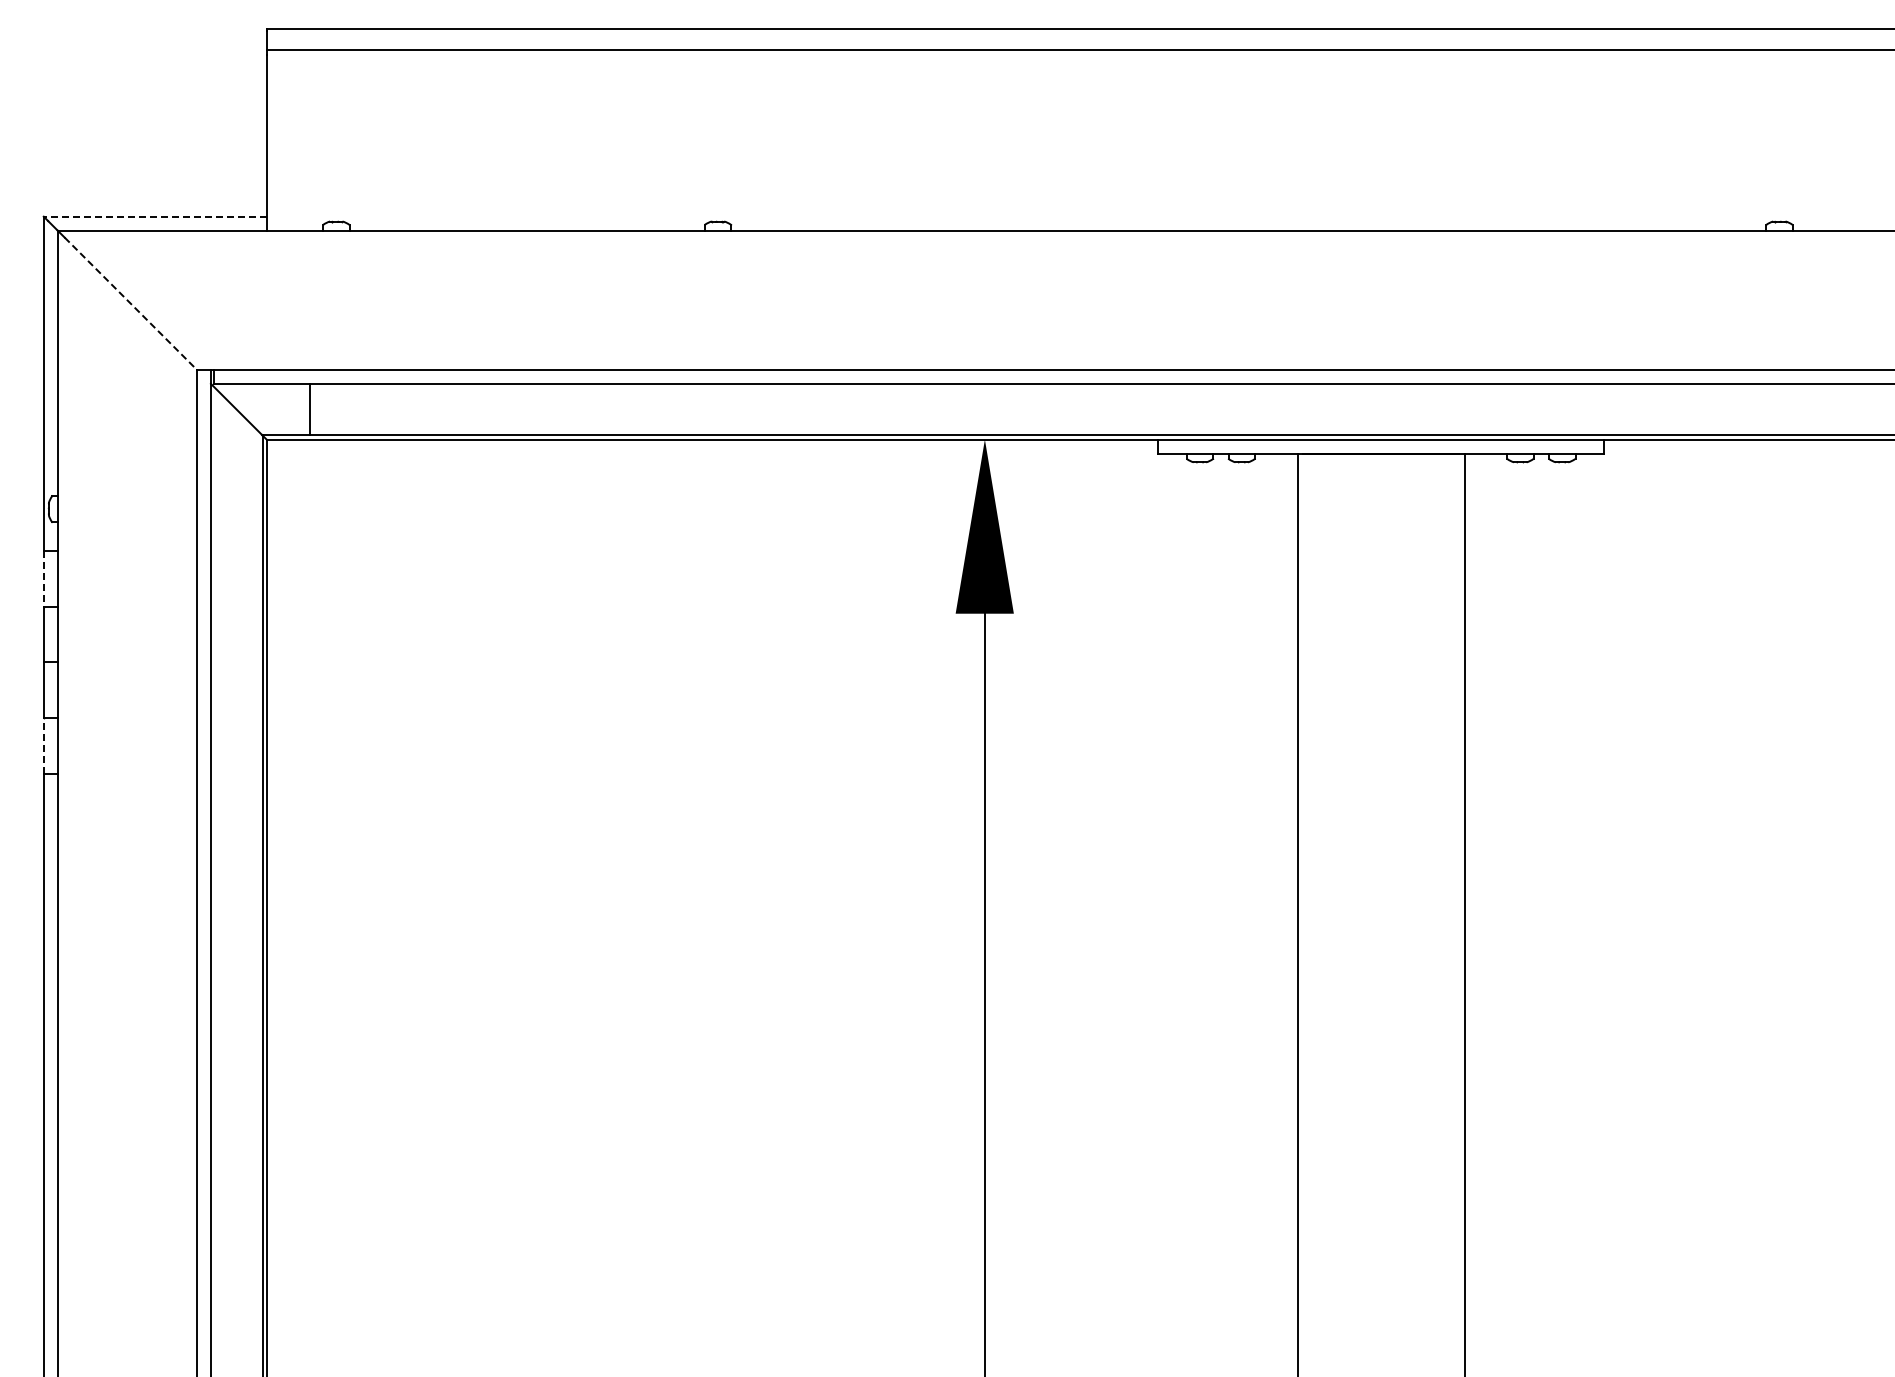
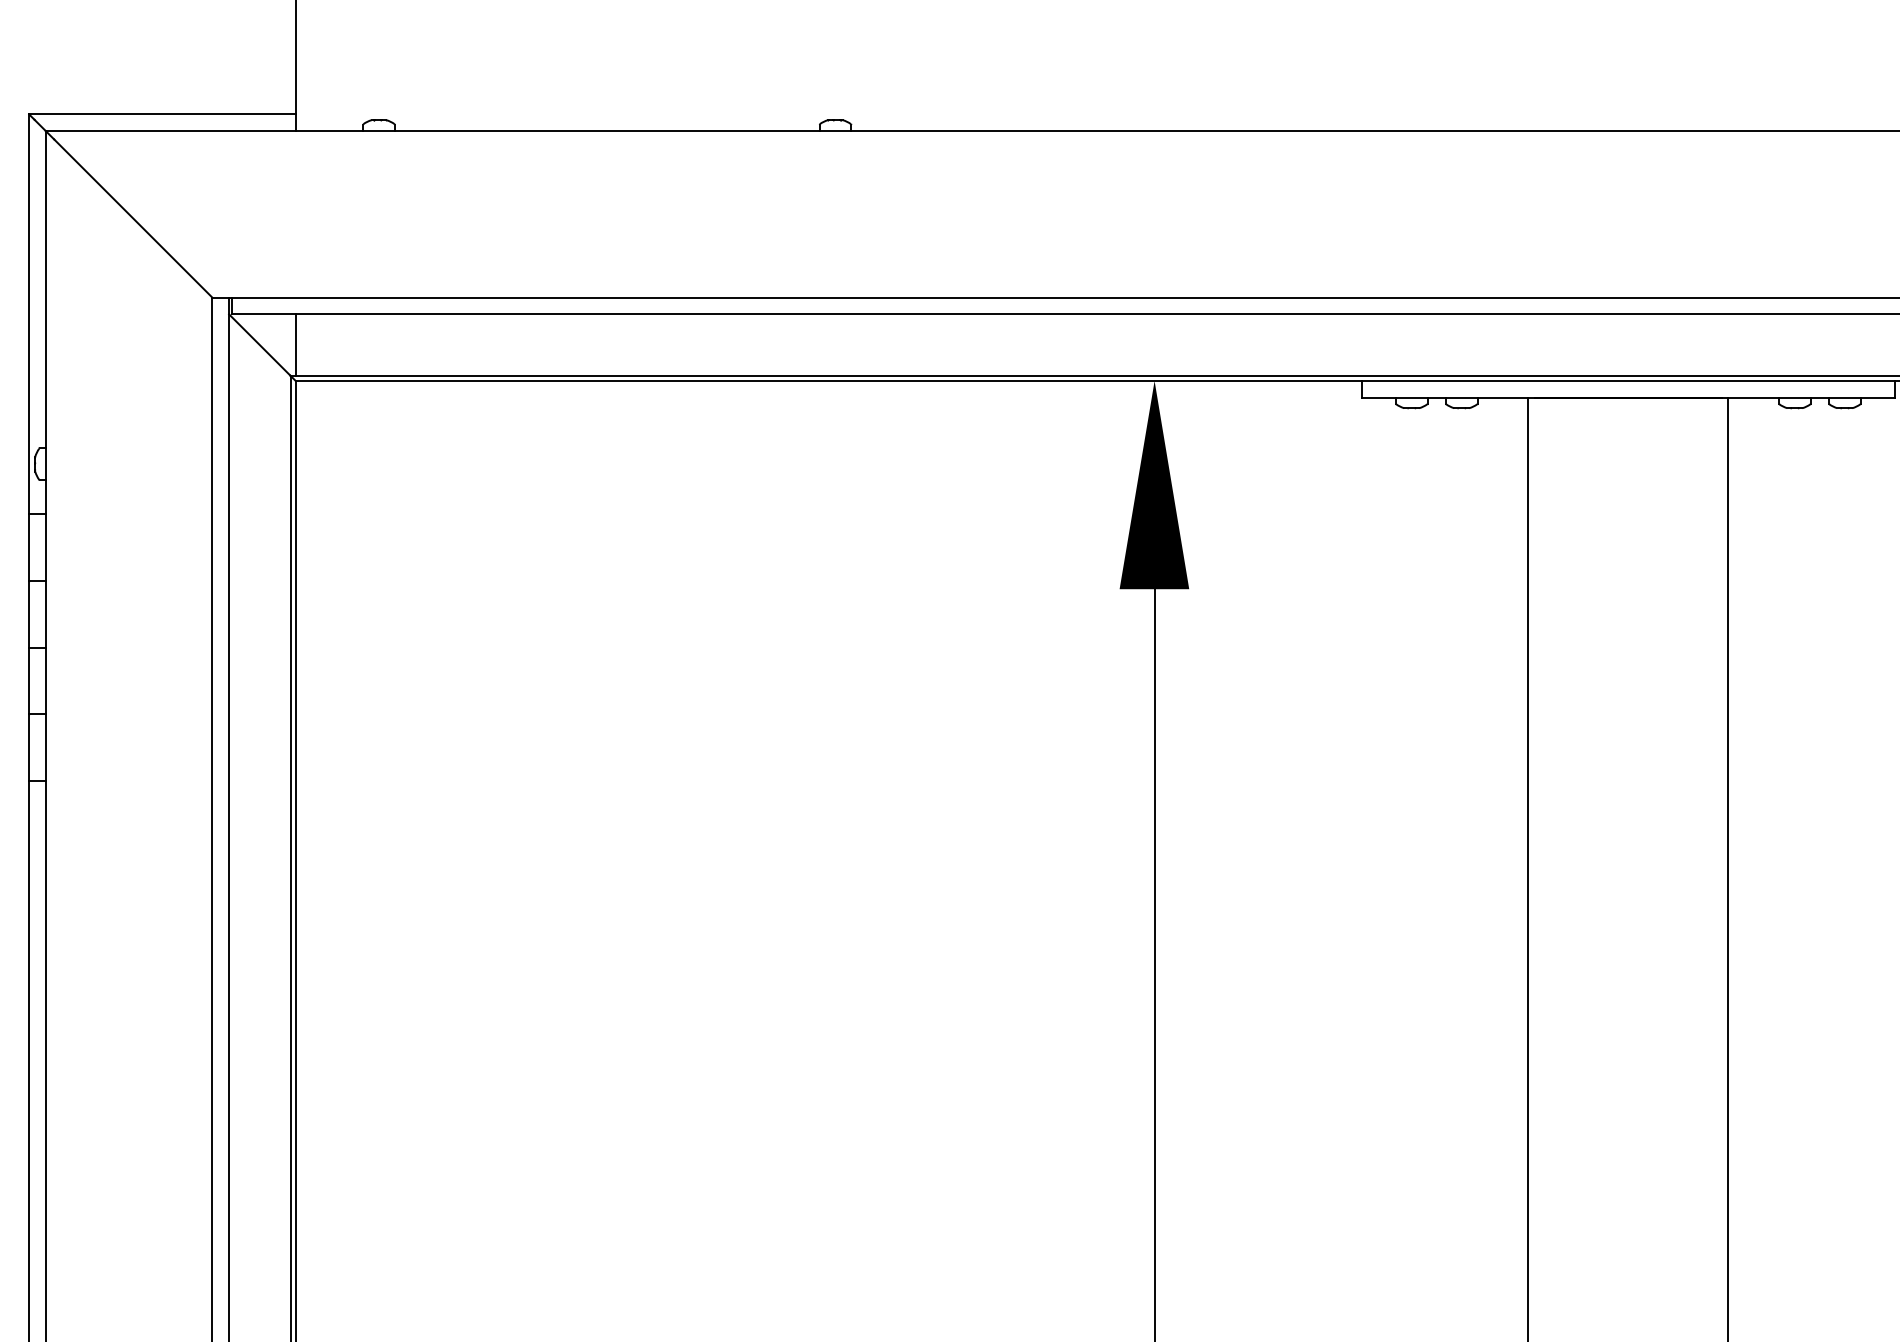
line: (154, 216) -> (161, 114), dashed -> solid
line: (130, 303) -> (132, 218), dashed -> solid
line: (309, 409) -> (295, 345), moved
line: (43, 578) -> (28, 547), dashed -> solid
line: (43, 746) -> (28, 747), dashed -> solid

